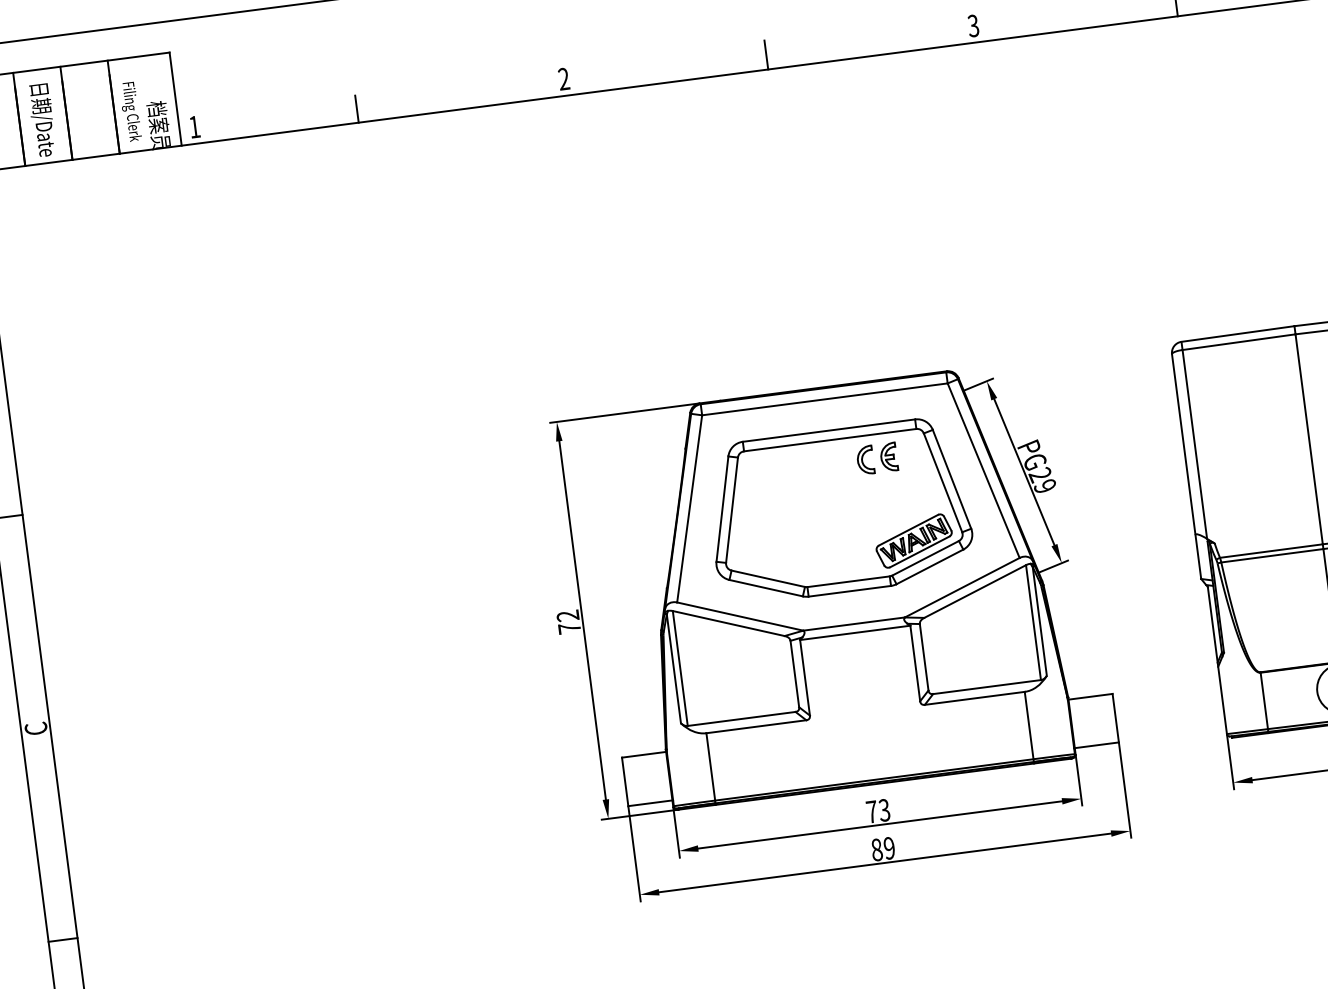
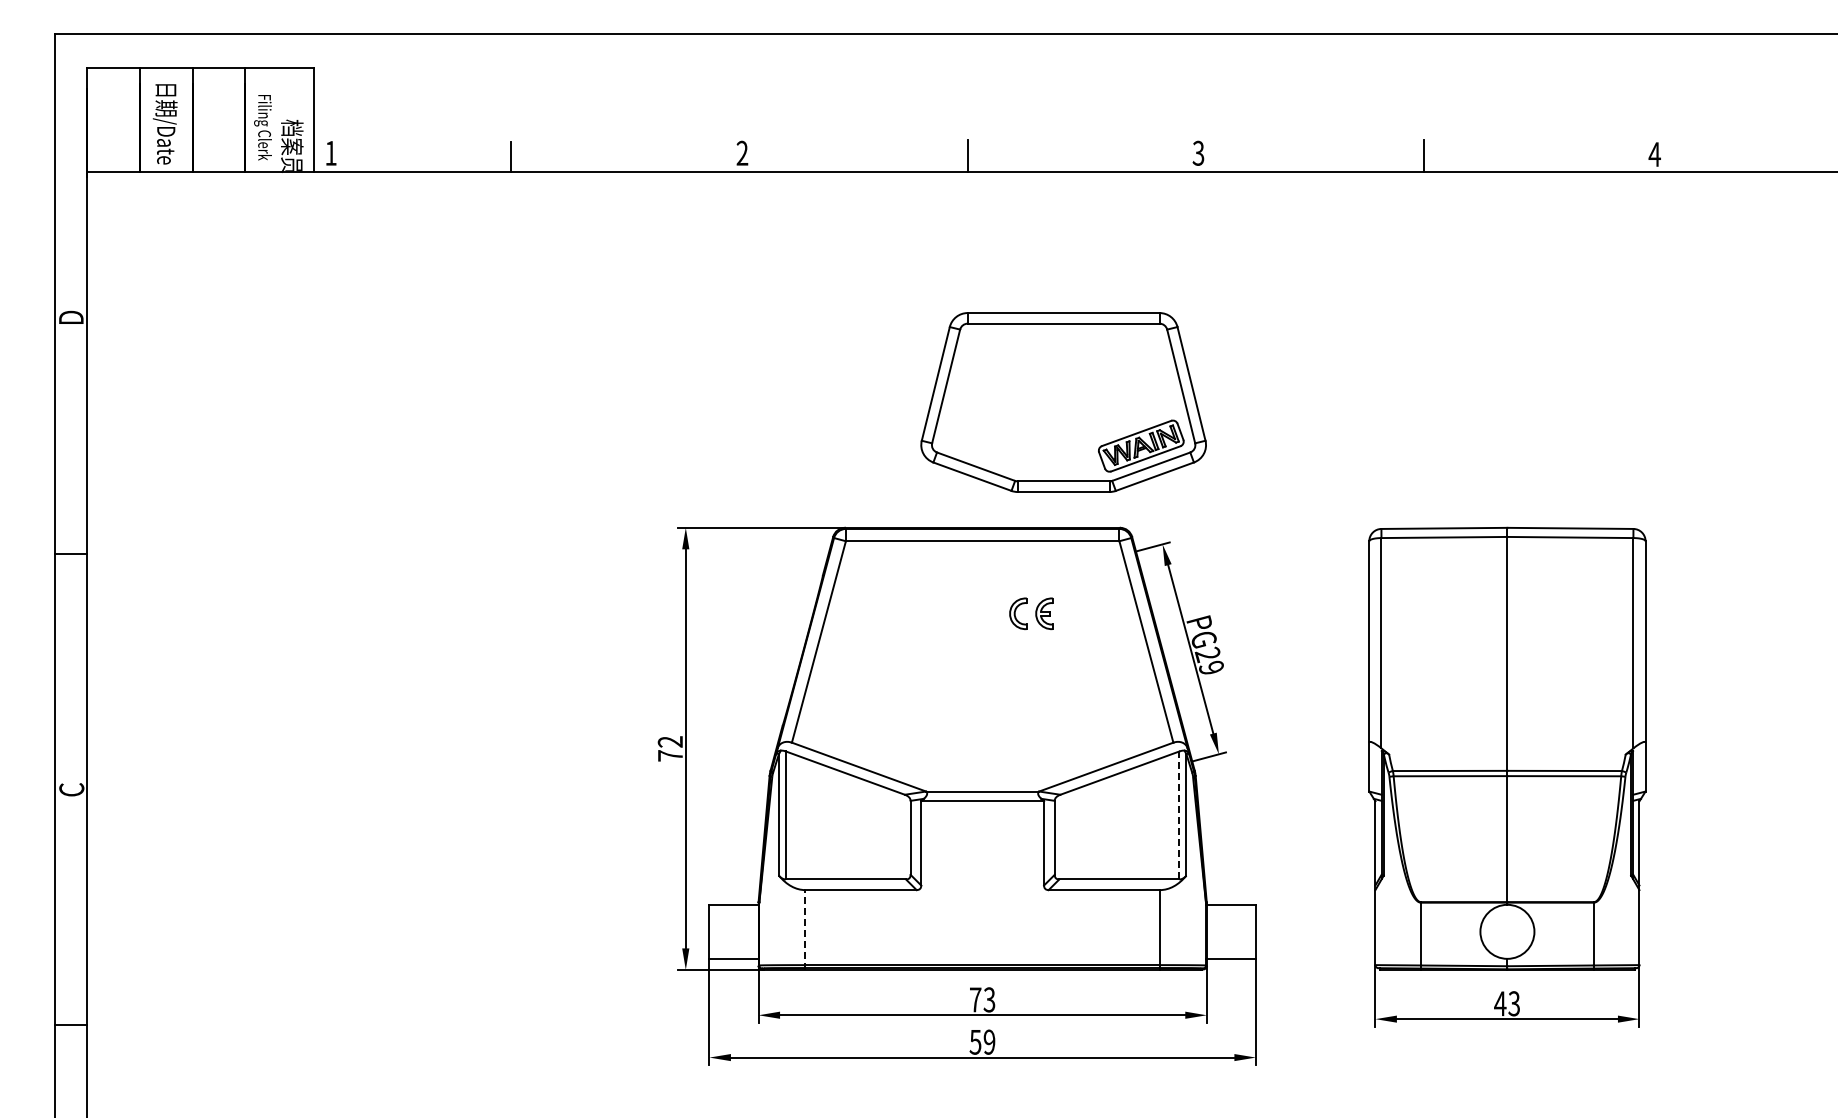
part: (839, 510) -> (1063, 402), moved
line: (1033, 622) -> (1179, 815), solid -> dashed
line: (711, 769) -> (805, 930), solid -> dashed
text: (876, 849) -> (975, 1041), 89 -> 59

